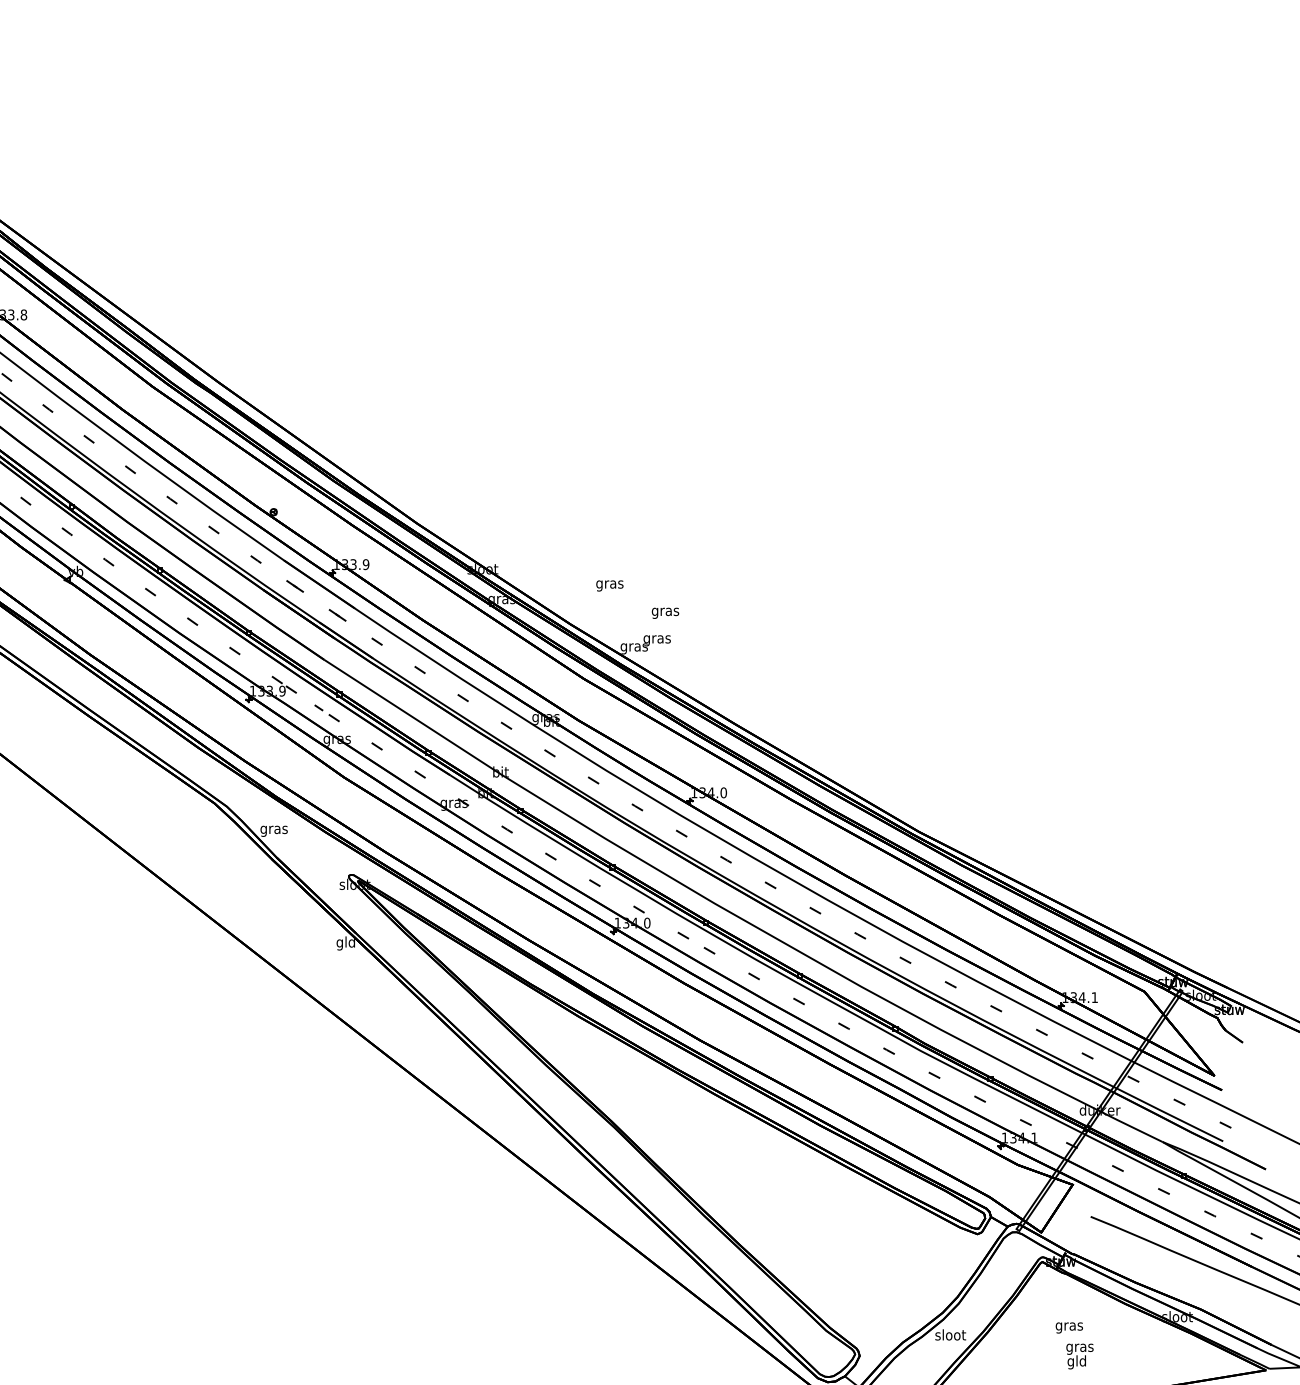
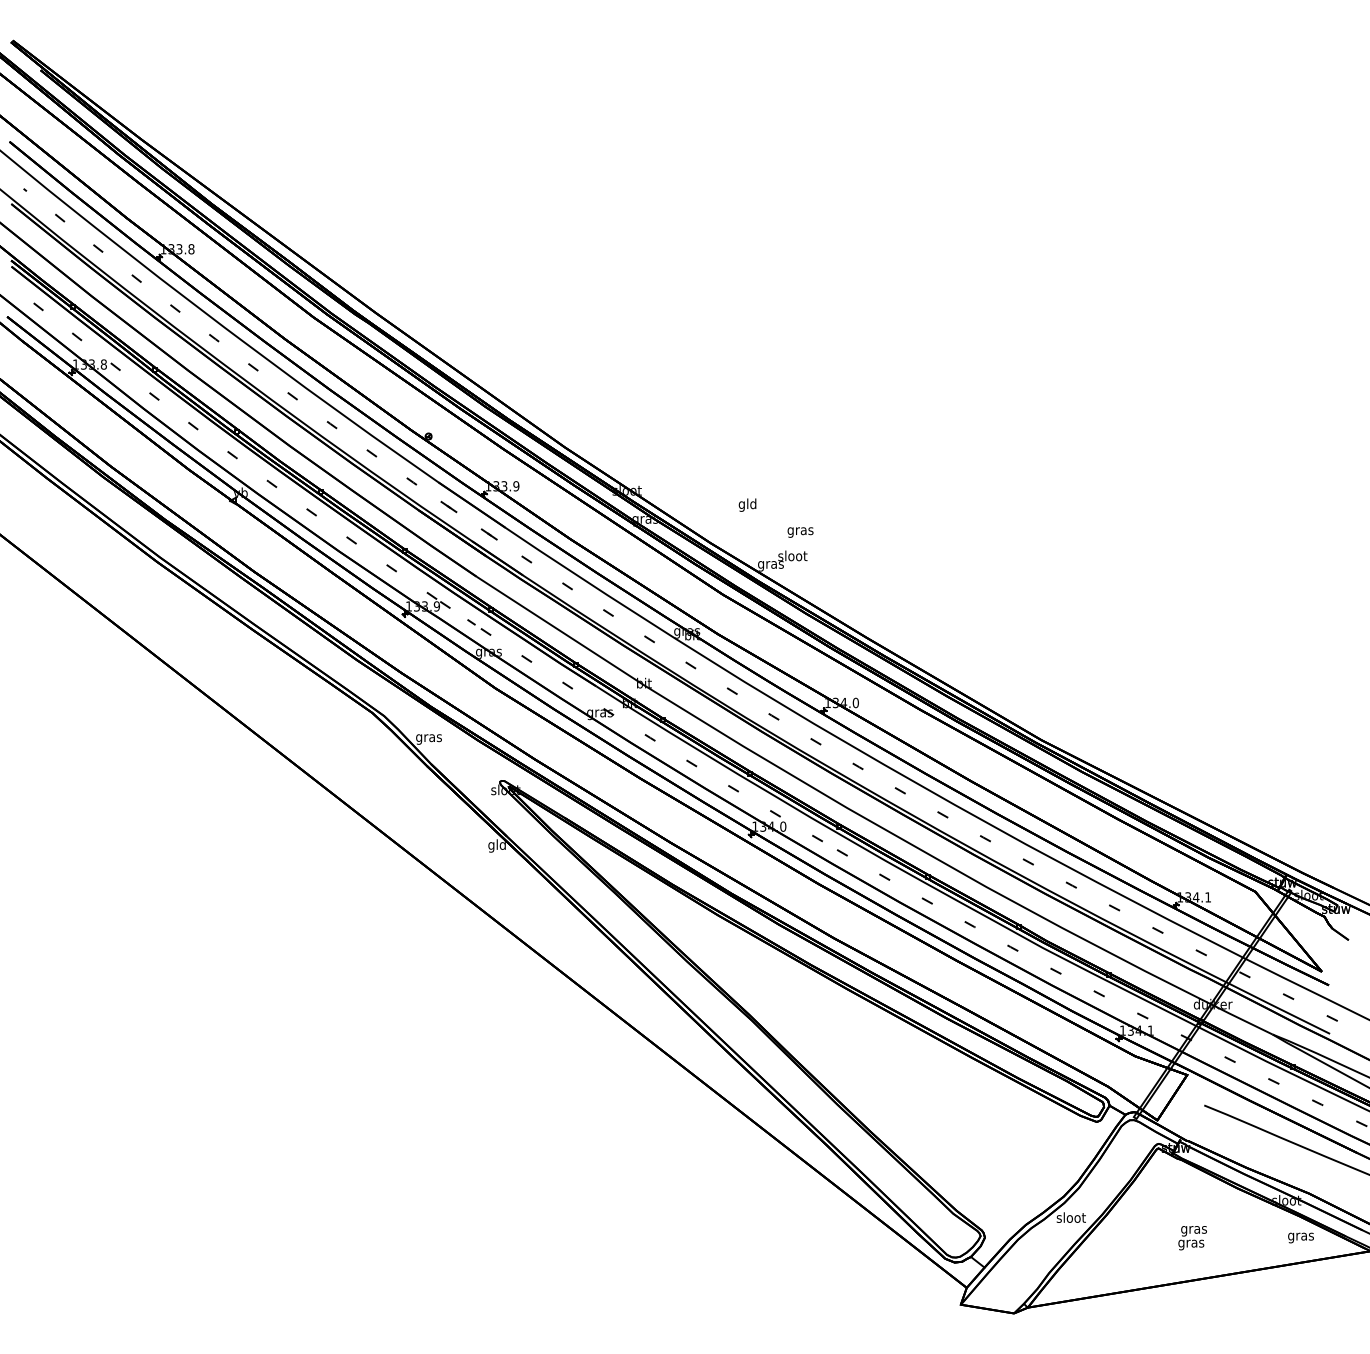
text: (609, 583) -> (747, 504), gras -> gld
text: (656, 638) -> (792, 556), gras -> sloot
text: (1068, 1327) -> (1300, 1237), moved
text: (1077, 1362) -> (1191, 1243), gld -> gras

